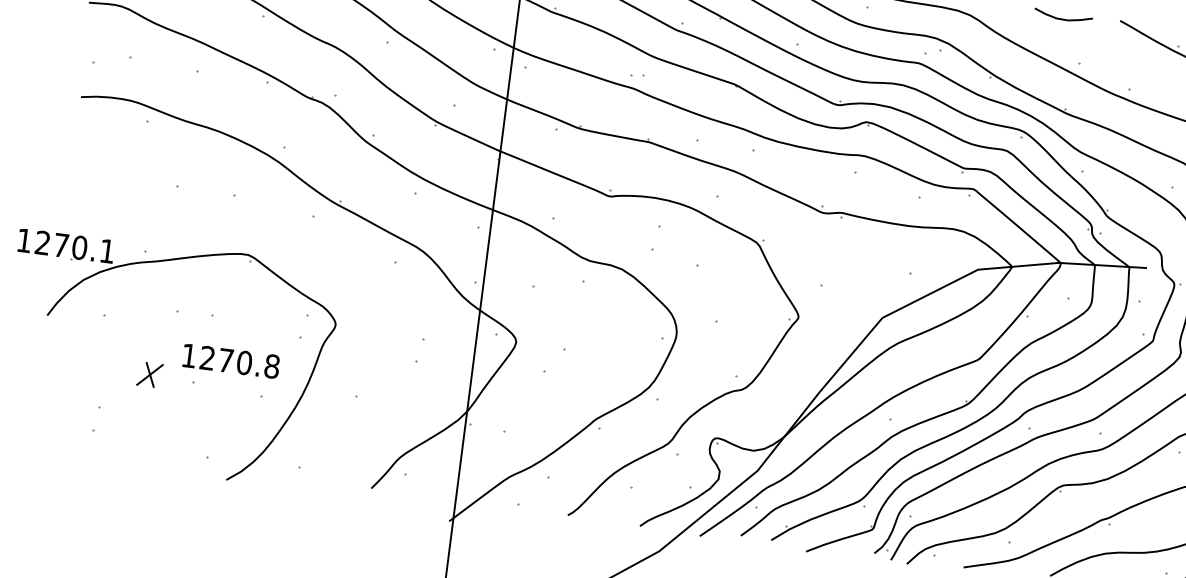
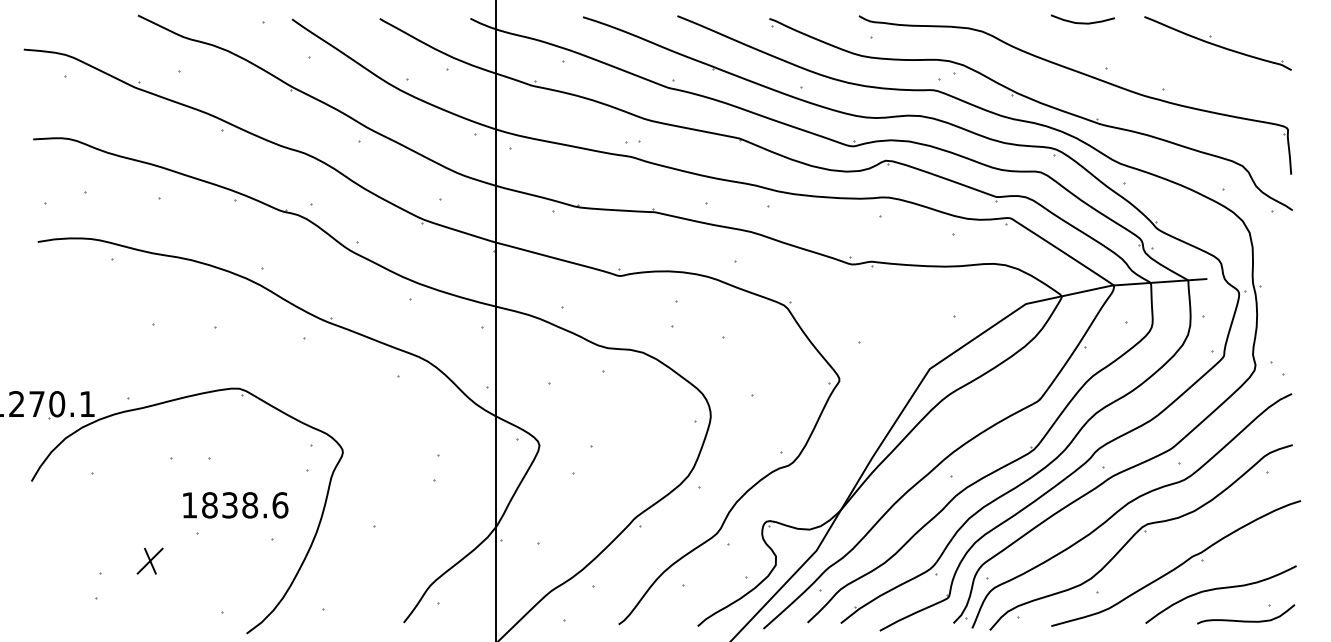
text: (240, 362) -> (245, 505), 1270.8 -> 1838.6
part: (149, 374) -> (149, 560), moved

